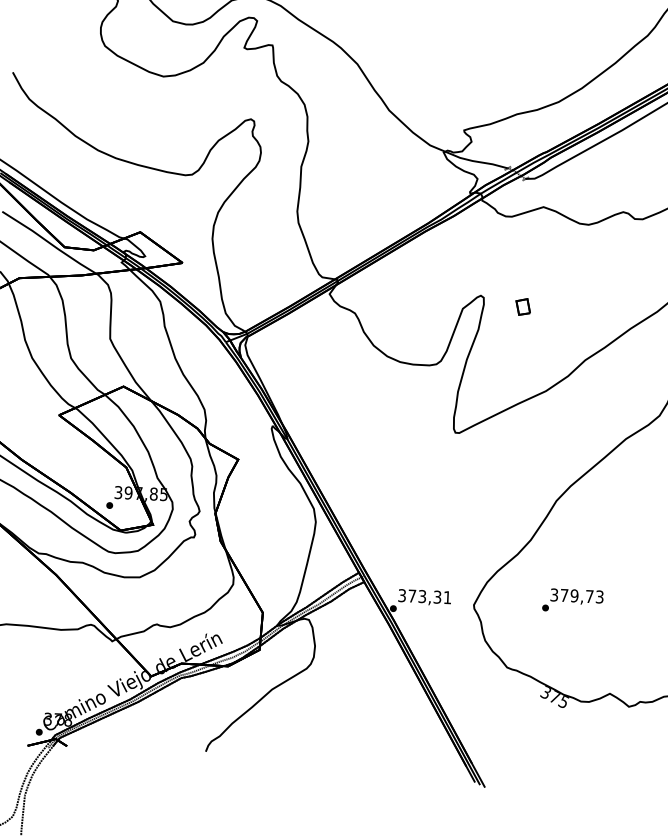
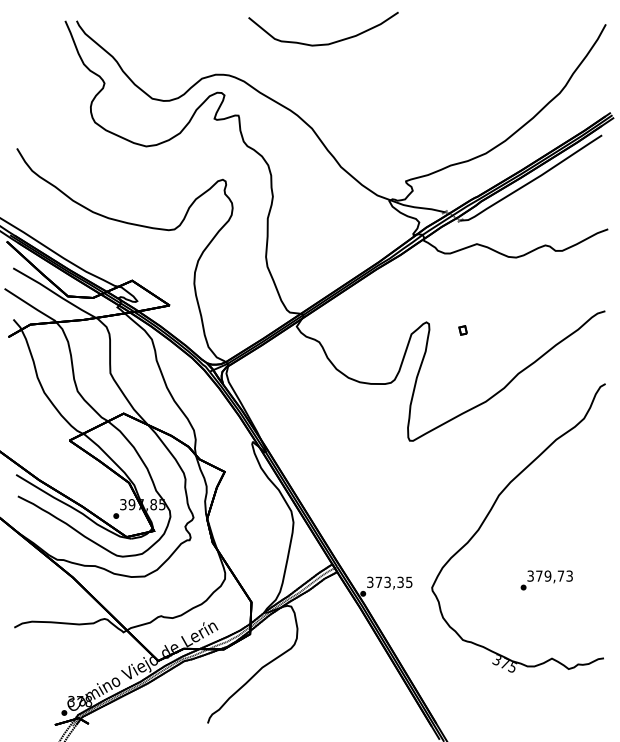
part: (522, 307) -> (462, 330), size x0.62
text: (447, 597) -> (409, 582), 373,31 -> 373,35
text: (572, 600) -> (546, 580), moved

